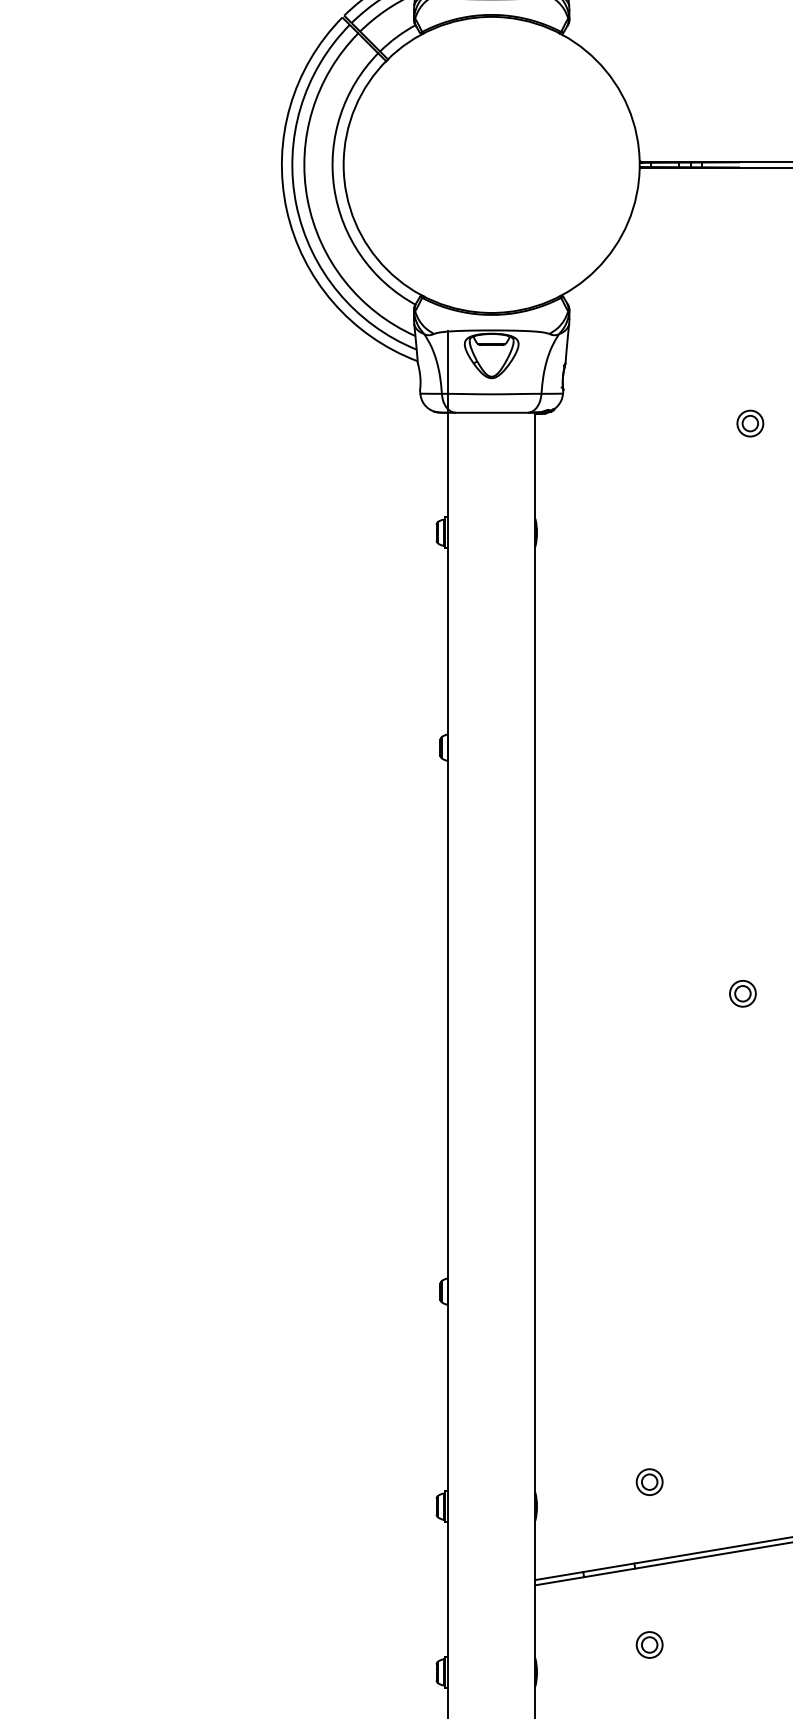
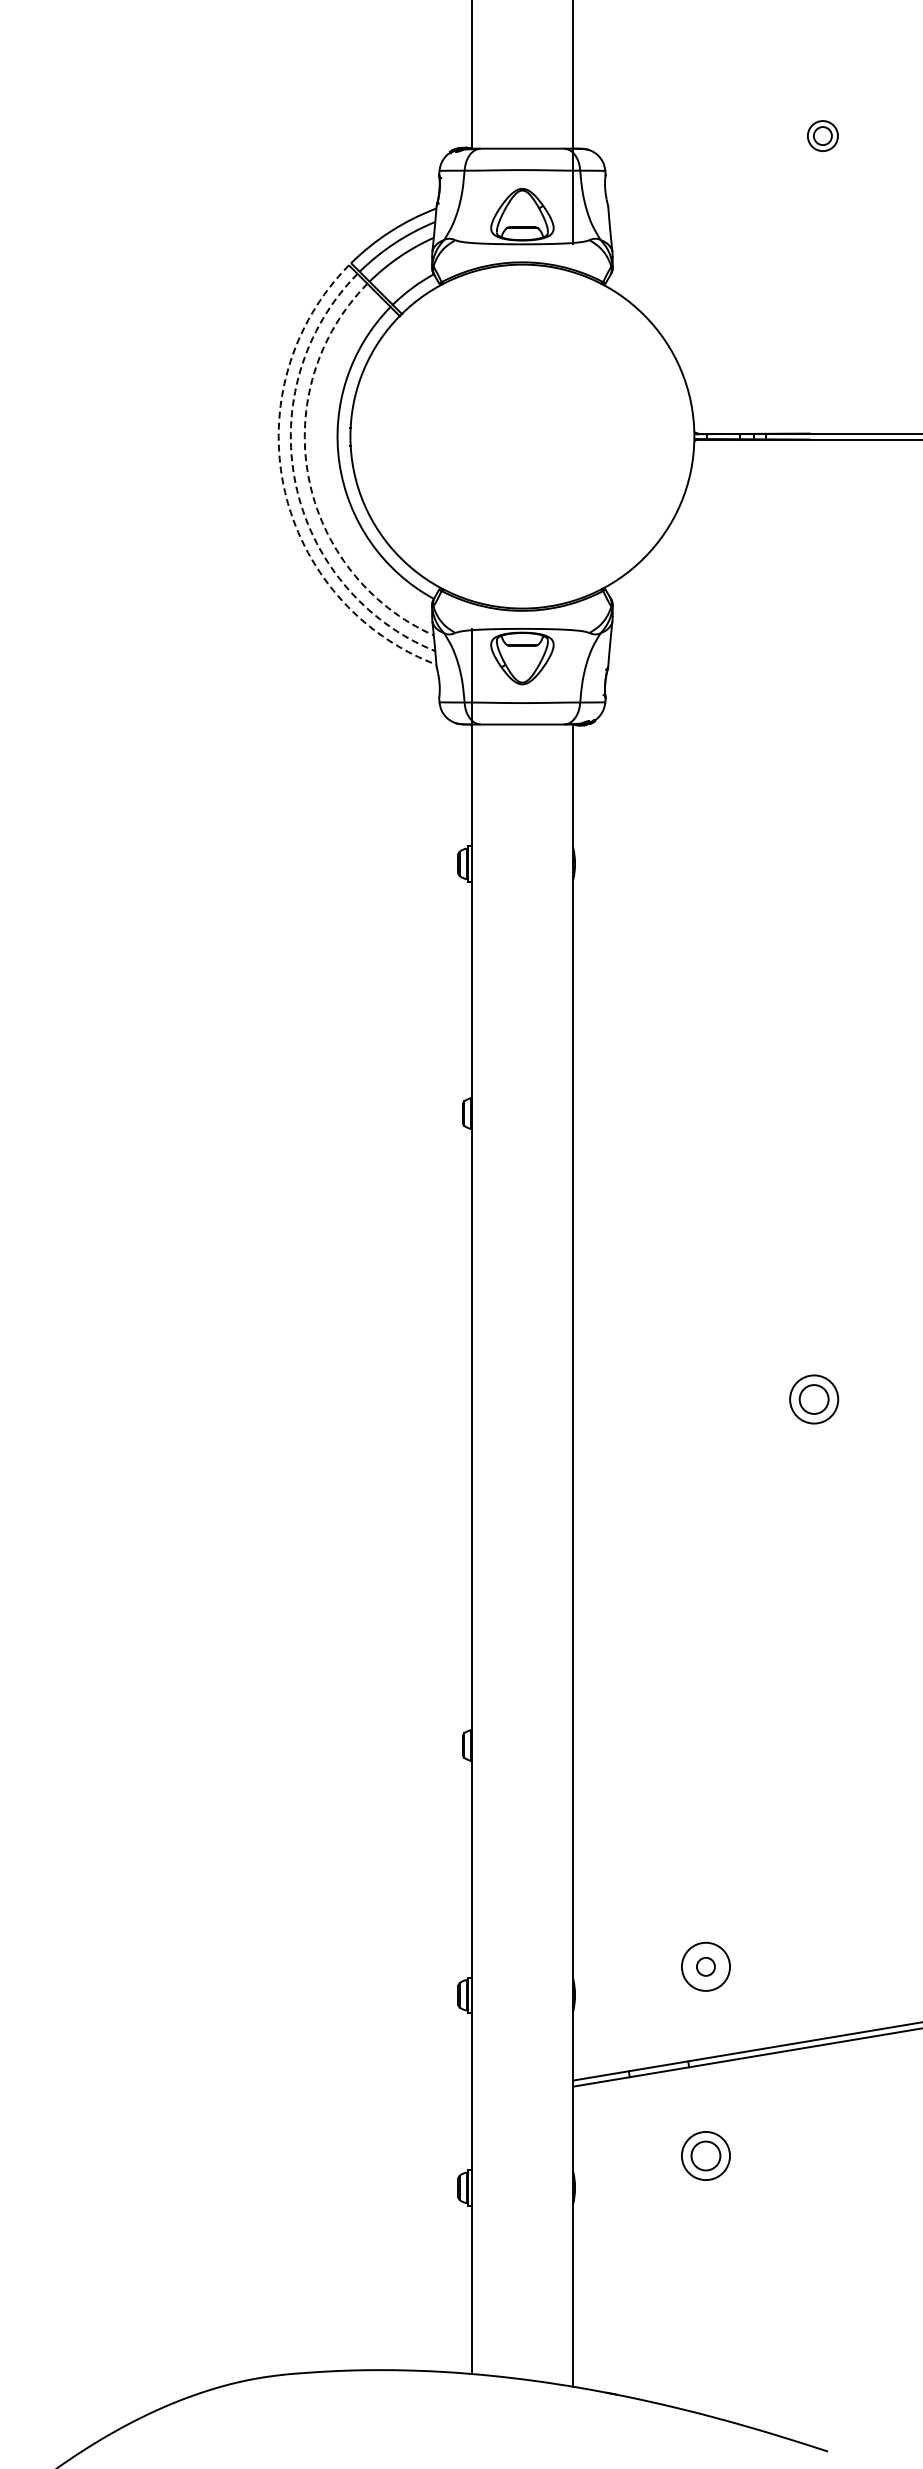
arc: (307, 199) -> (308, 476), solid -> dashed
arc: (296, 205) -> (295, 483), solid -> dashed
arc: (286, 209) -> (284, 488), solid -> dashed
part: (750, 423) -> (822, 736), removed
part: (743, 993) -> (814, 1399), size x1.6
circle: (649, 1481) -> (705, 1966), size x1.6
part: (649, 1644) -> (705, 2155), size x1.6

